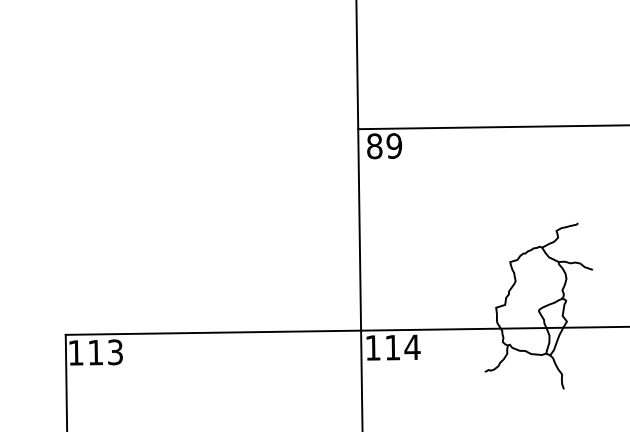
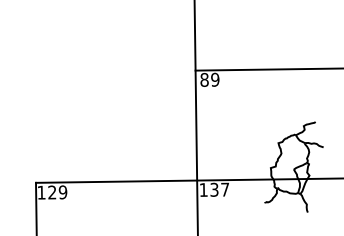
text: (402, 347) -> (219, 189), 114 -> 137
text: (105, 352) -> (57, 192), 113 -> 129

